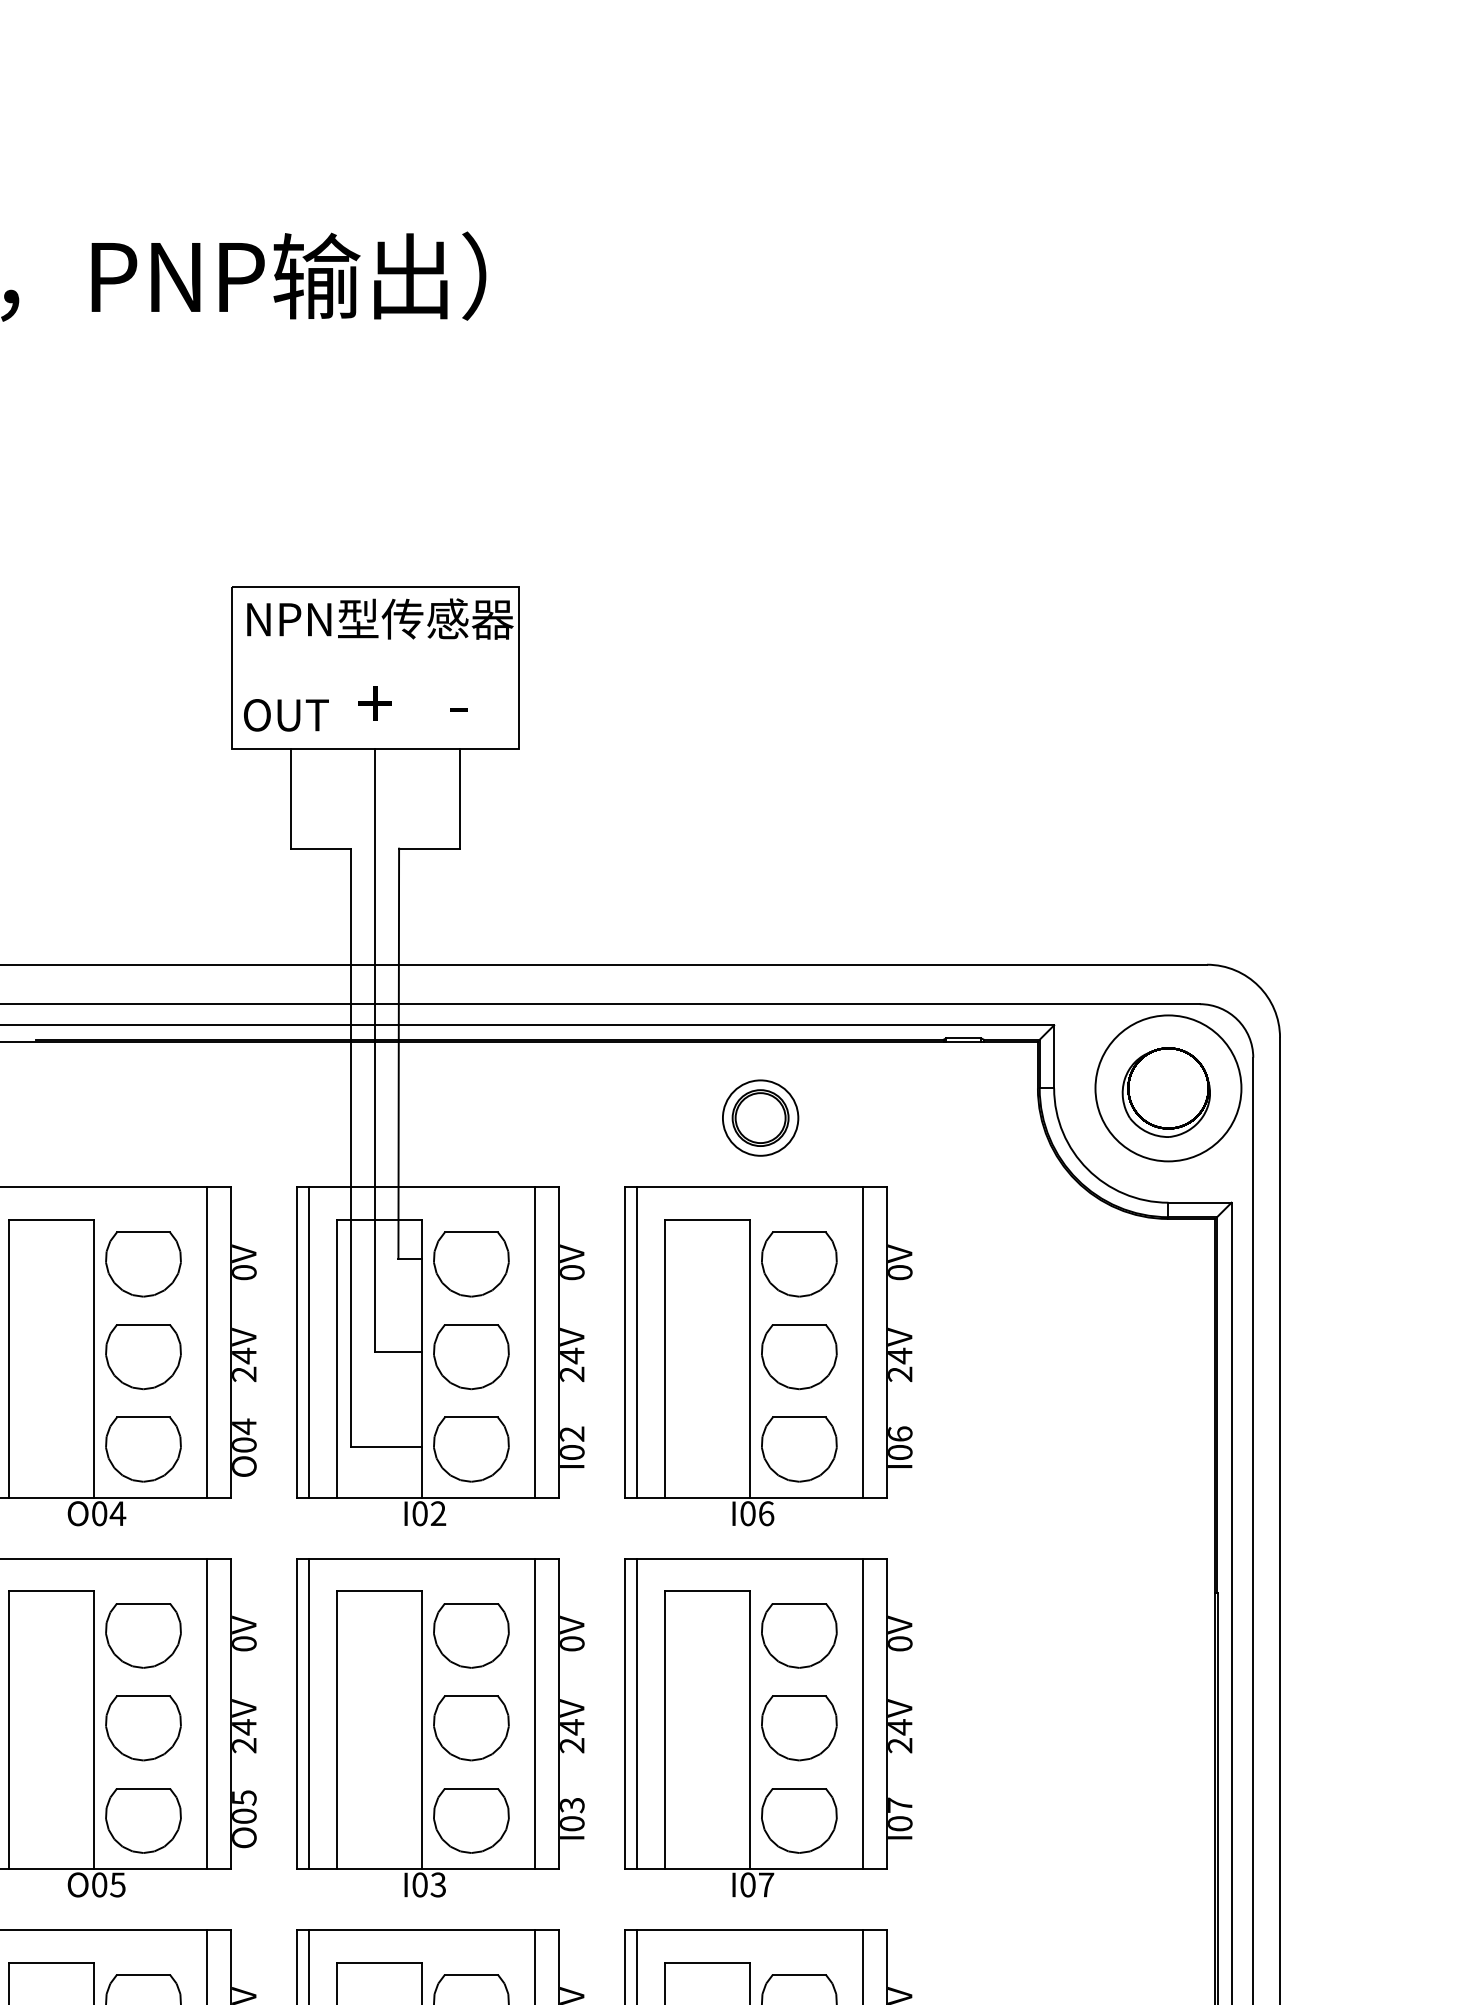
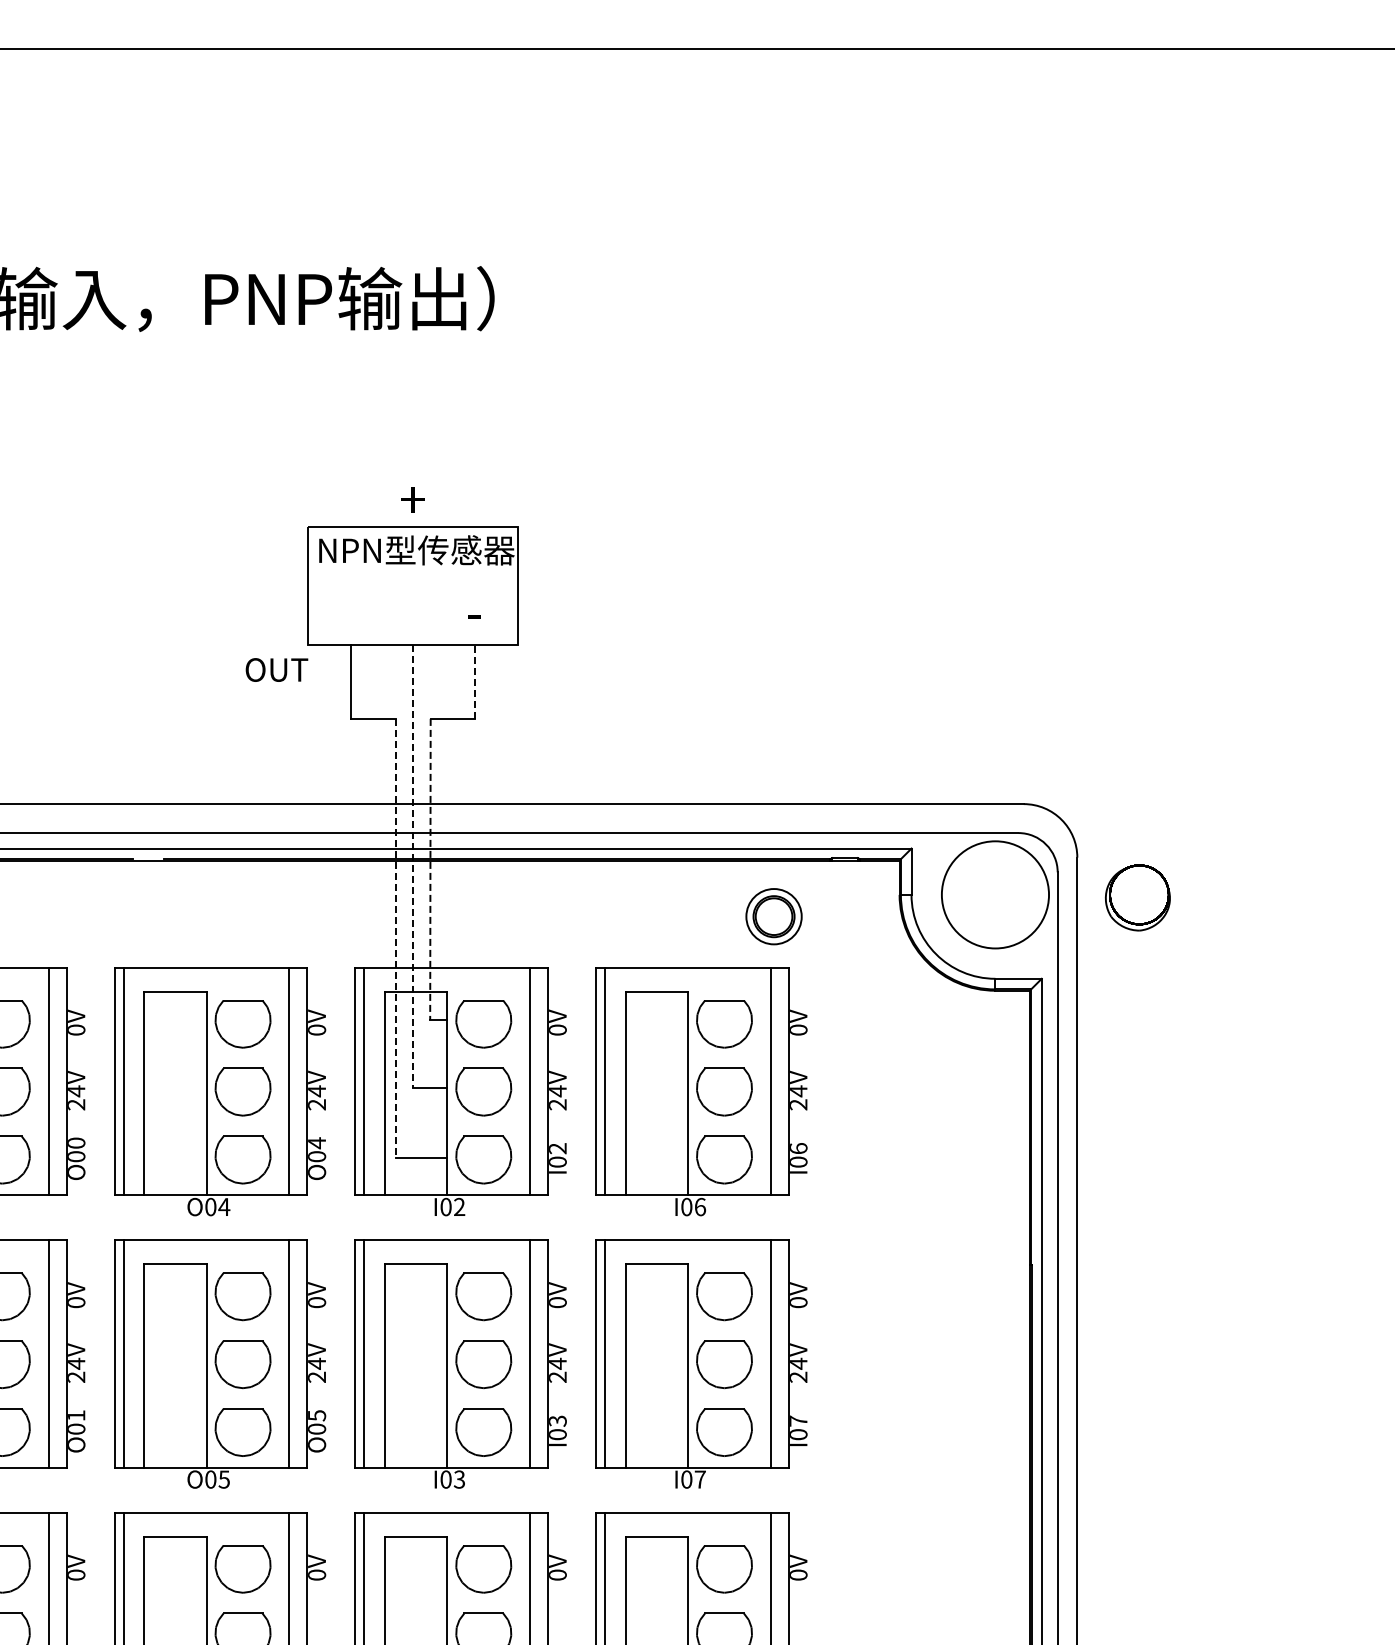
text: (374, 703) -> (412, 499), moved
text: (285, 714) -> (276, 669), moved
line: (460, 799) -> (475, 682), solid -> dashed
line: (375, 1051) -> (413, 867), solid -> dashed
line: (398, 1053) -> (430, 869), solid -> dashed
part: (1165, 1091) -> (1137, 897), moved
part: (759, 1117) -> (773, 916), moved
line: (351, 1147) -> (395, 938), solid -> dashed

